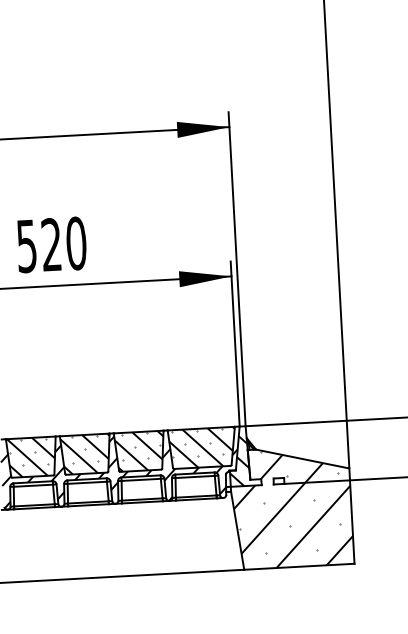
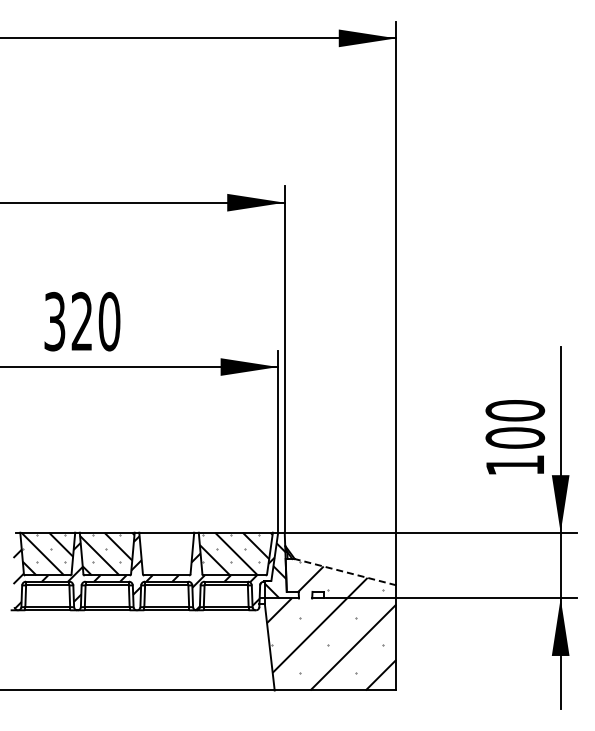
text: (27, 245) -> (55, 320), 520 -> 320
hatch: (139, 450) -> (166, 553), removed
line: (302, 459) -> (345, 572), solid -> dashed

